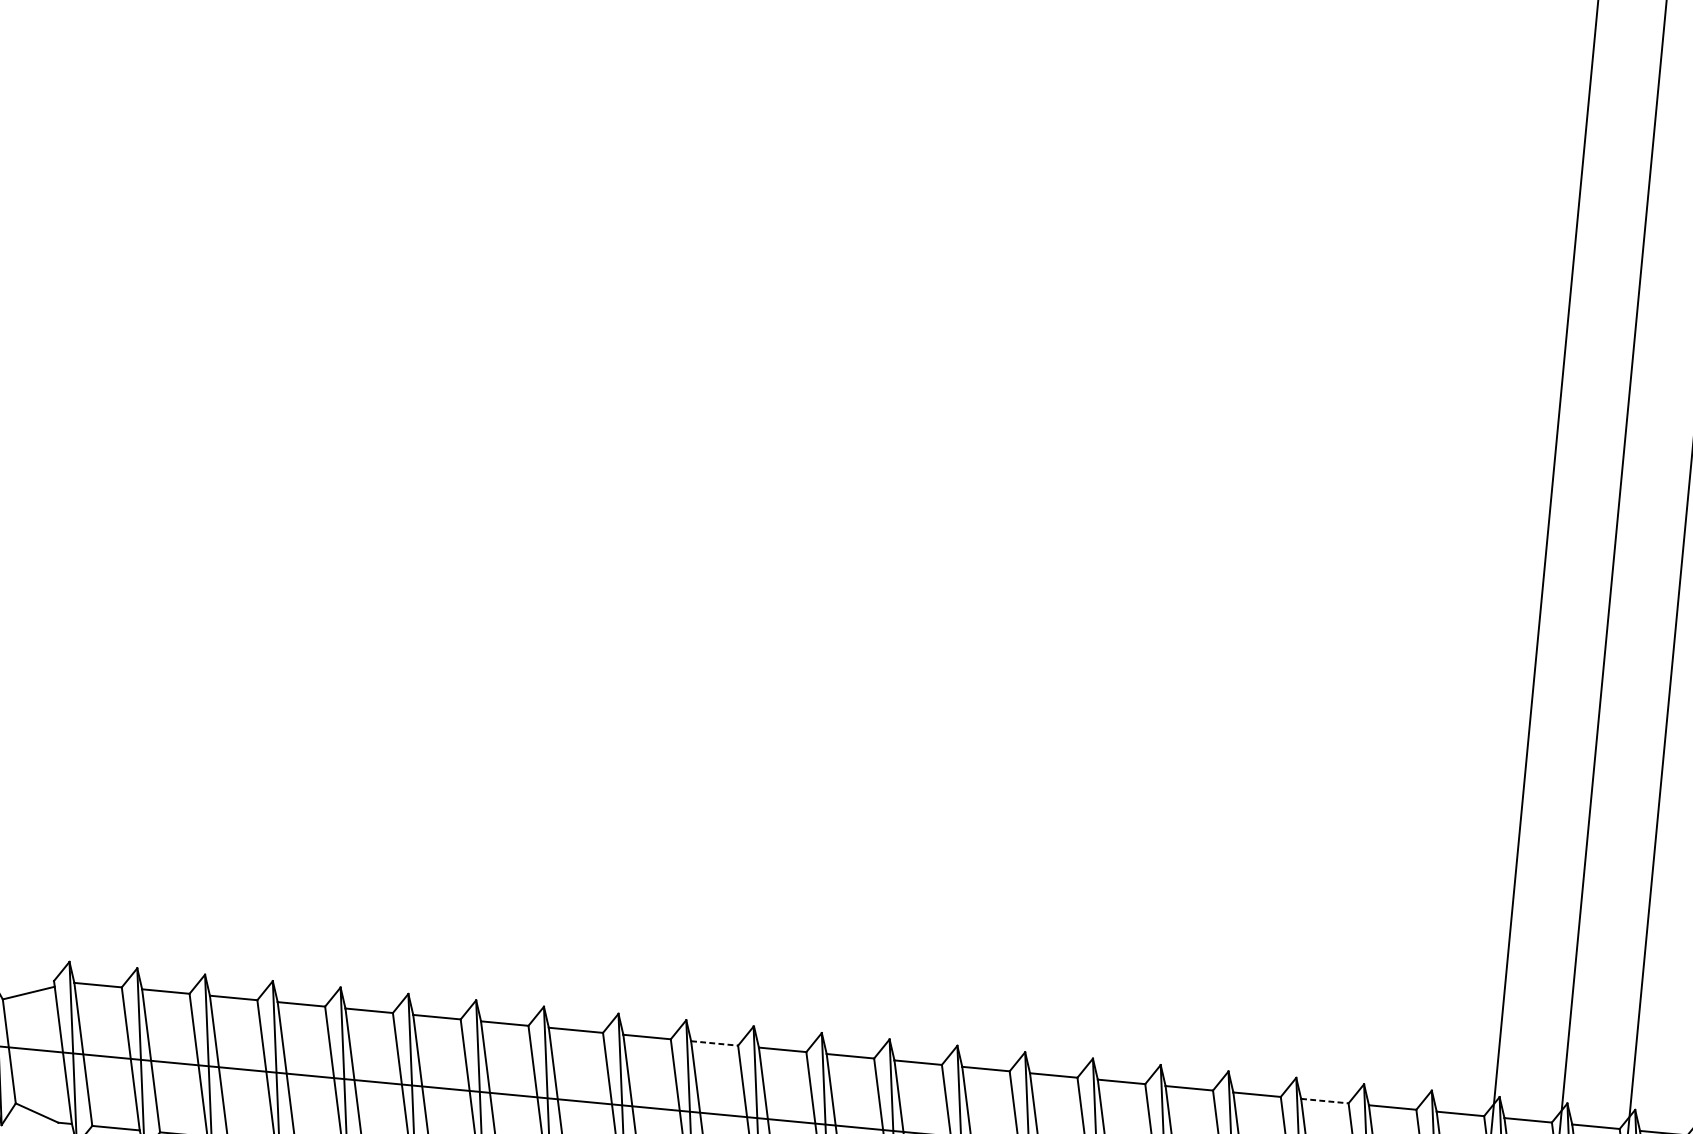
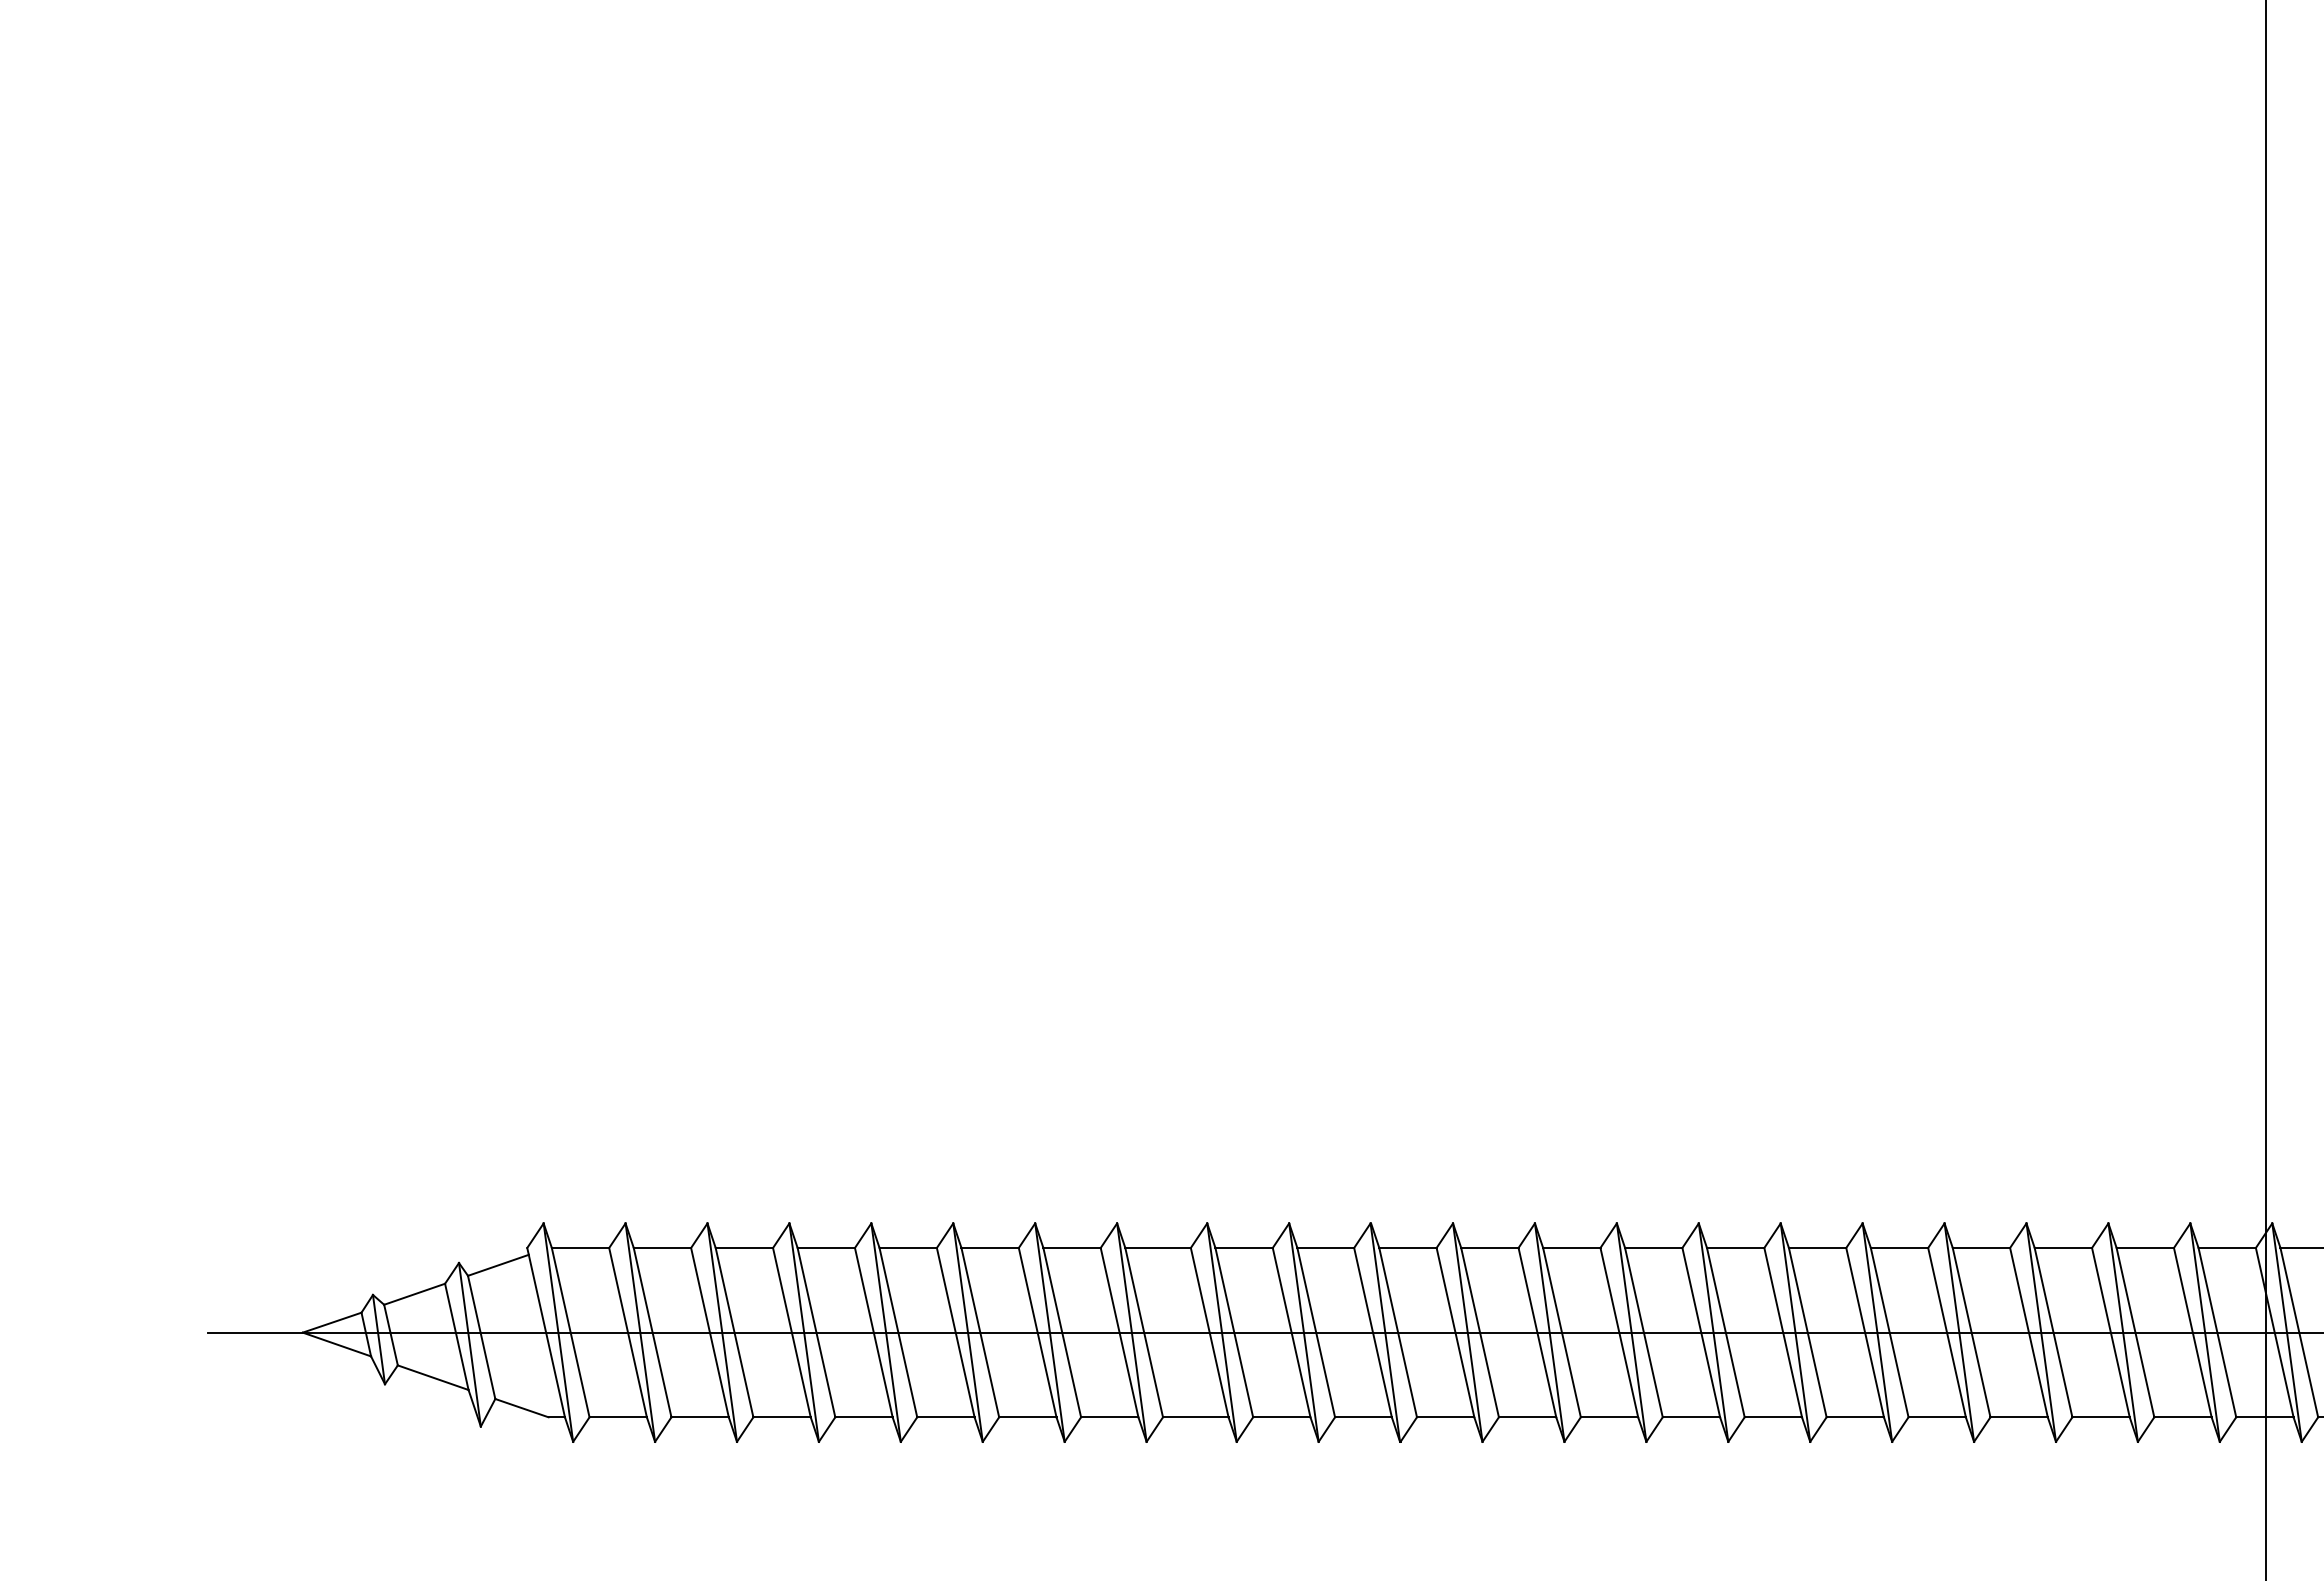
line: (715, 1043) -> (1326, 1247), dashed -> solid
line: (1325, 1100) -> (2063, 1247), dashed -> solid

